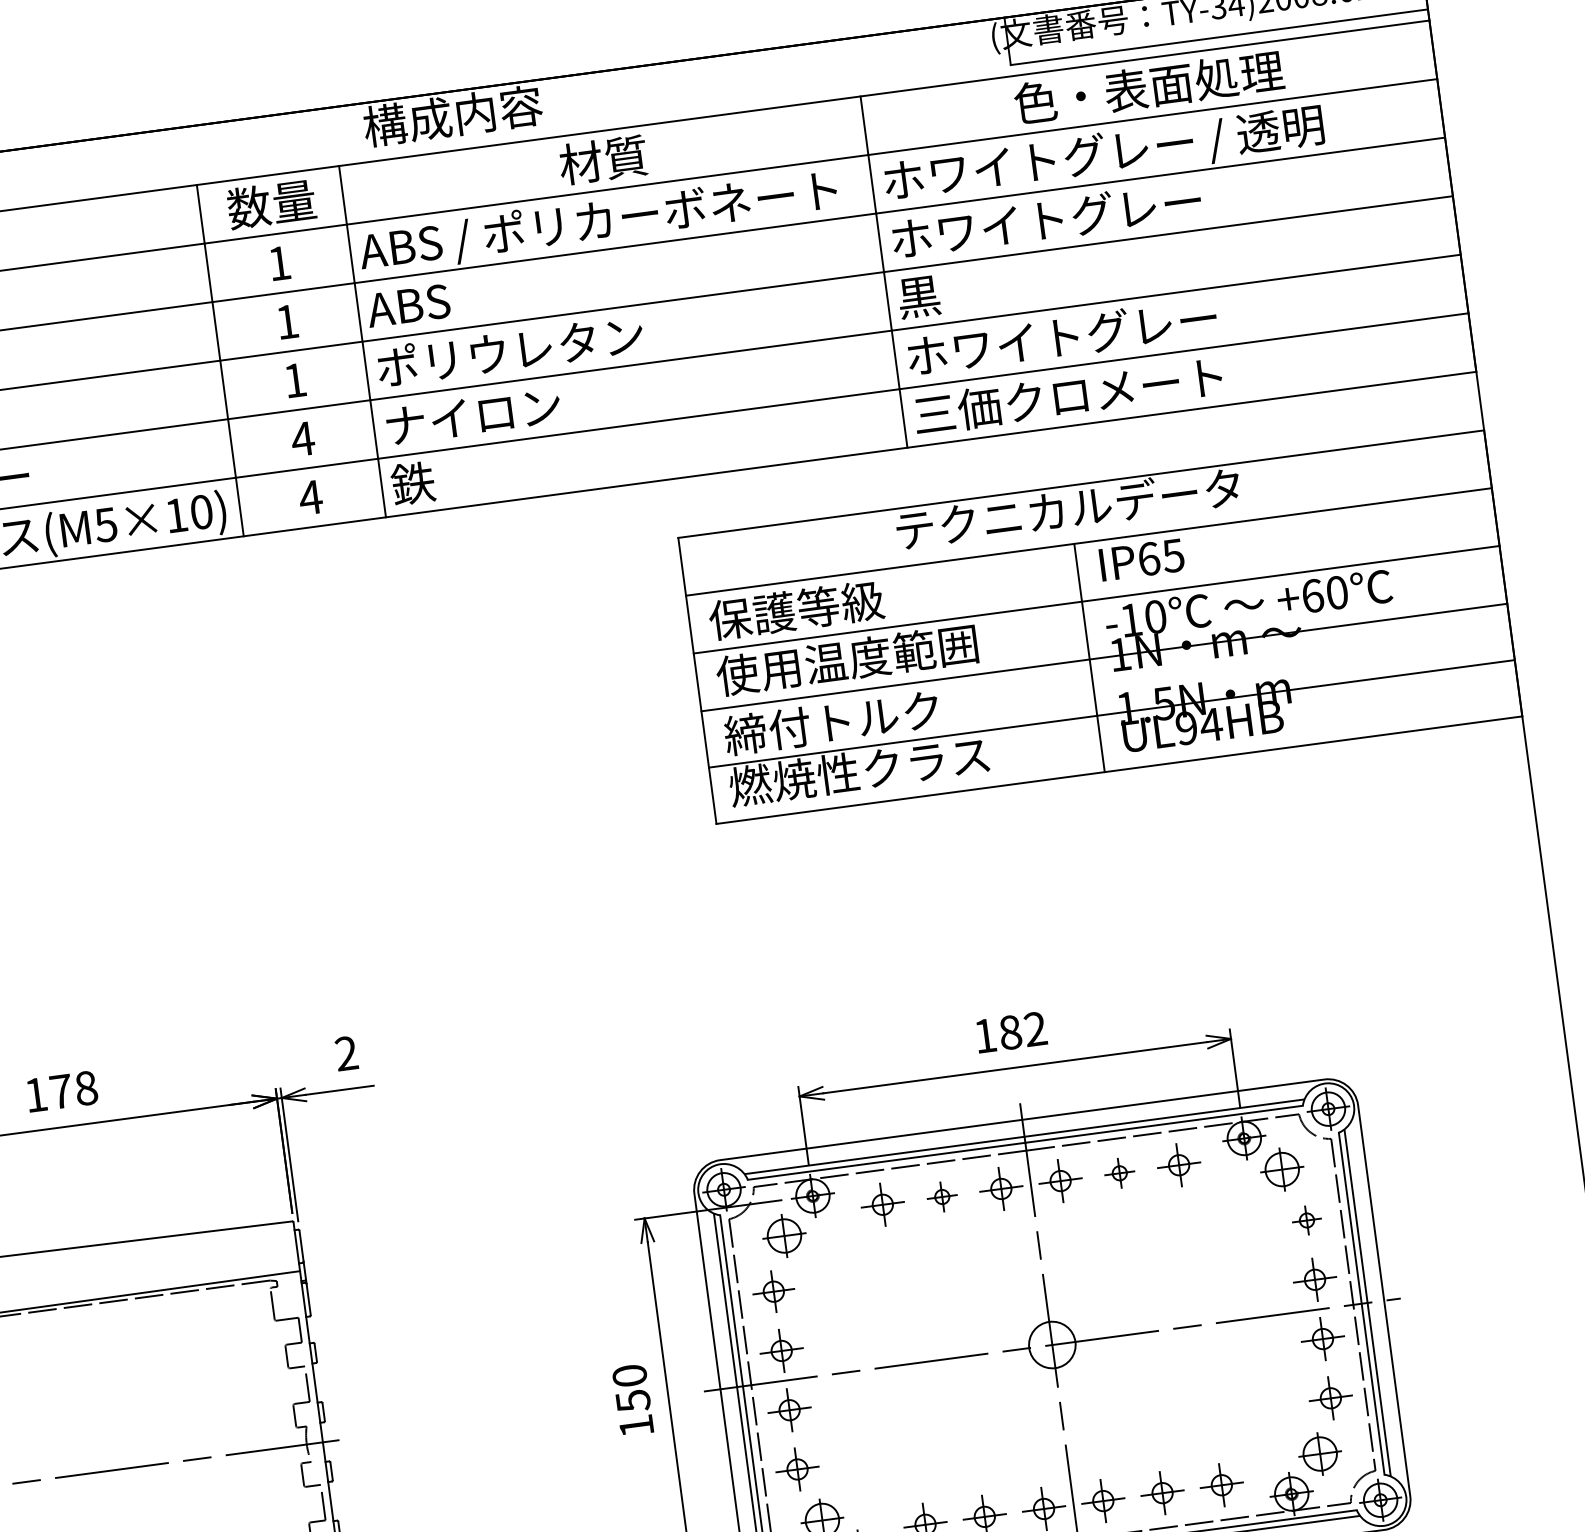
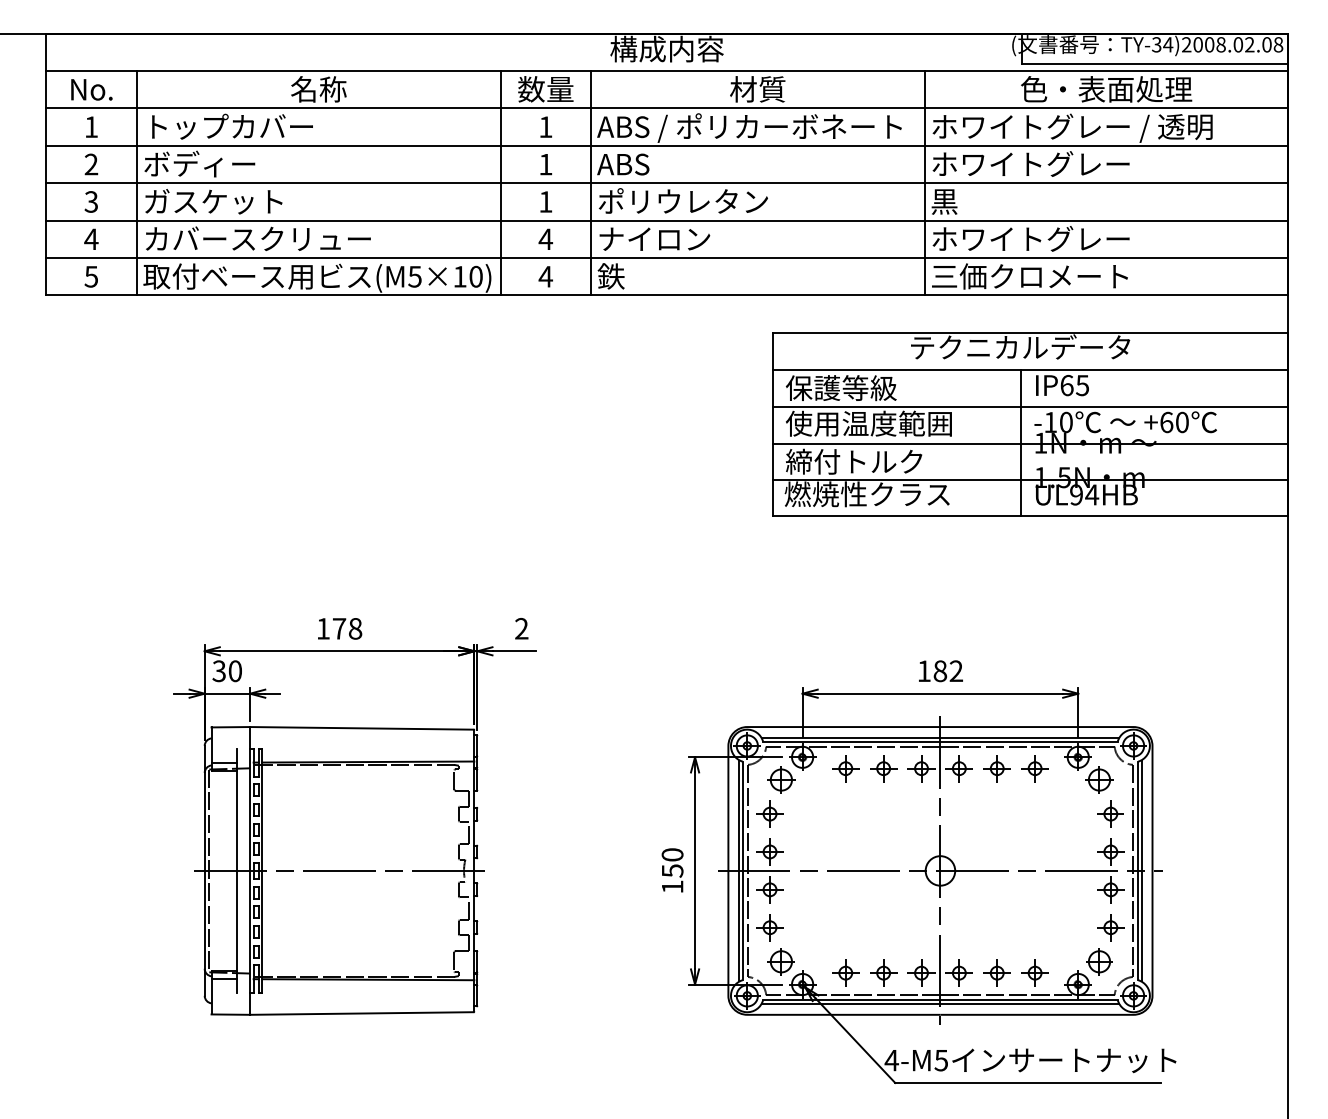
part: (1118, 1173) -> (996, 768), size x1.43
part: (941, 1196) -> (883, 768), size x1.43
part: (1306, 1219) -> (1110, 813), size x1.43

